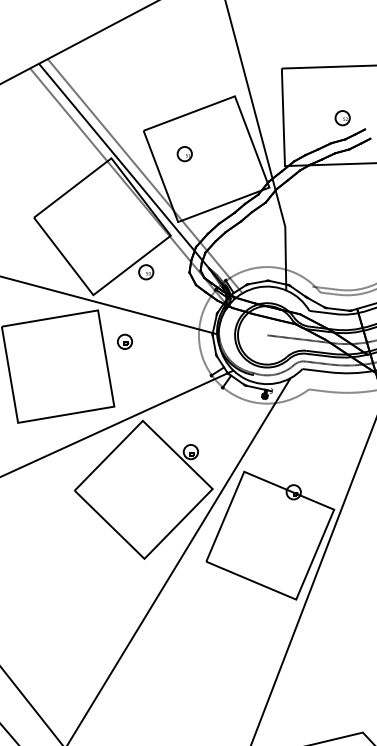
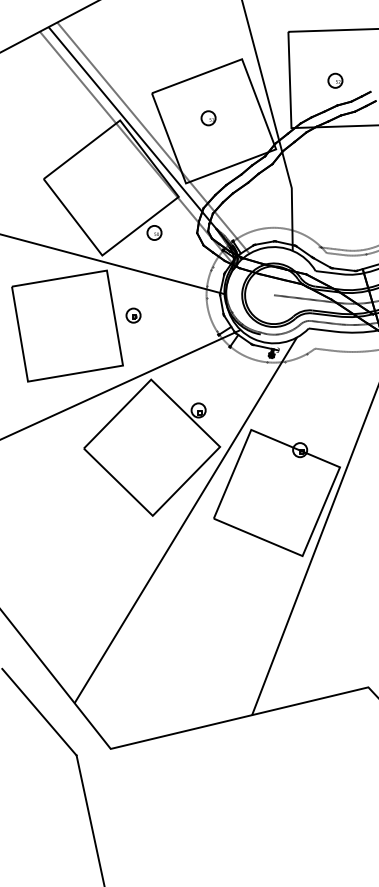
part: (342, 117) -> (335, 80), moved
part: (184, 154) -> (208, 118), moved
part: (124, 341) -> (133, 315), moved

